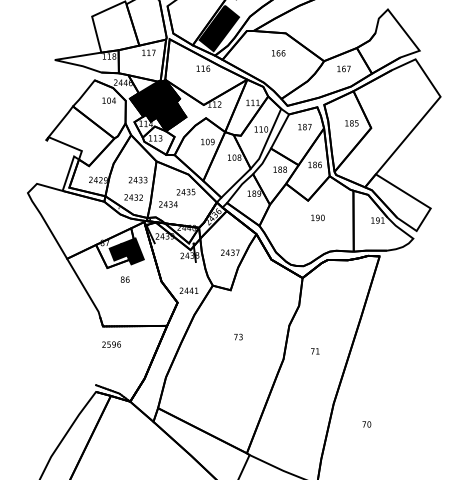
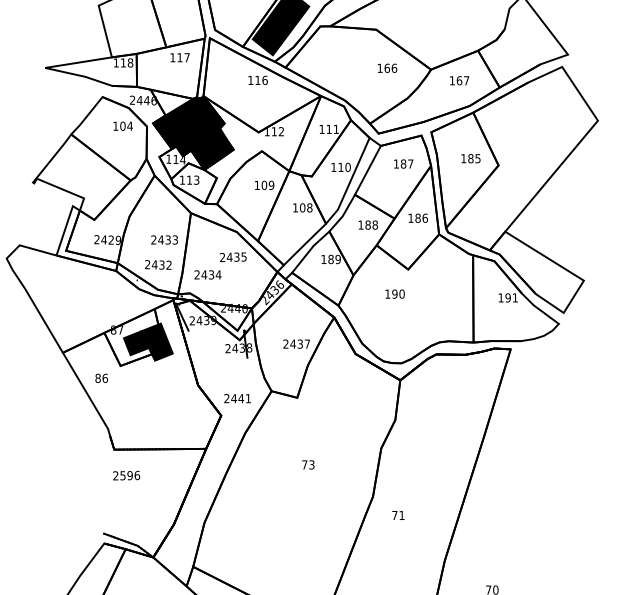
text: (278, 53) -> (387, 68), moved
text: (317, 217) -> (394, 293), moved
text: (124, 279) -> (100, 378), moved
text: (315, 351) -> (398, 515), moved

